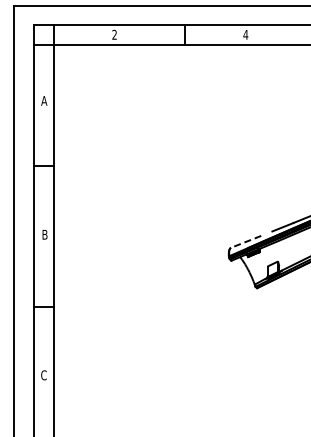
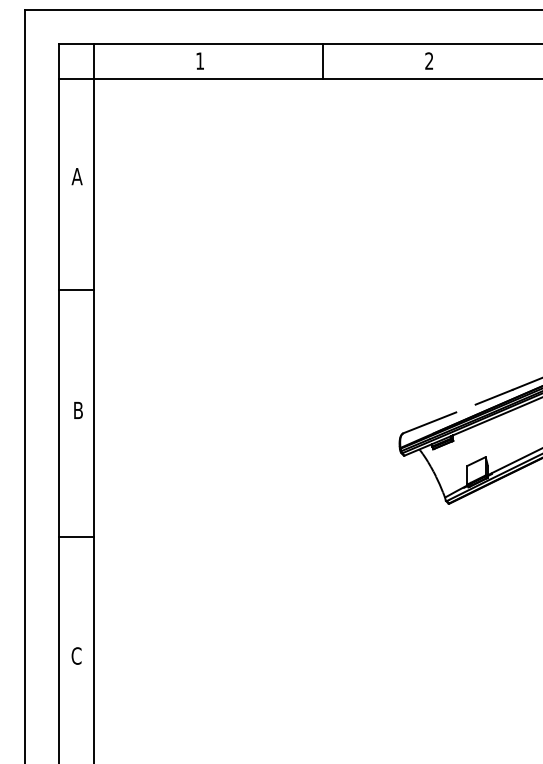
text: (114, 34) -> (199, 60), 2 -> 1
text: (245, 34) -> (428, 60), 4 -> 2
line: (245, 242) -> (428, 423), dashed -> solid

